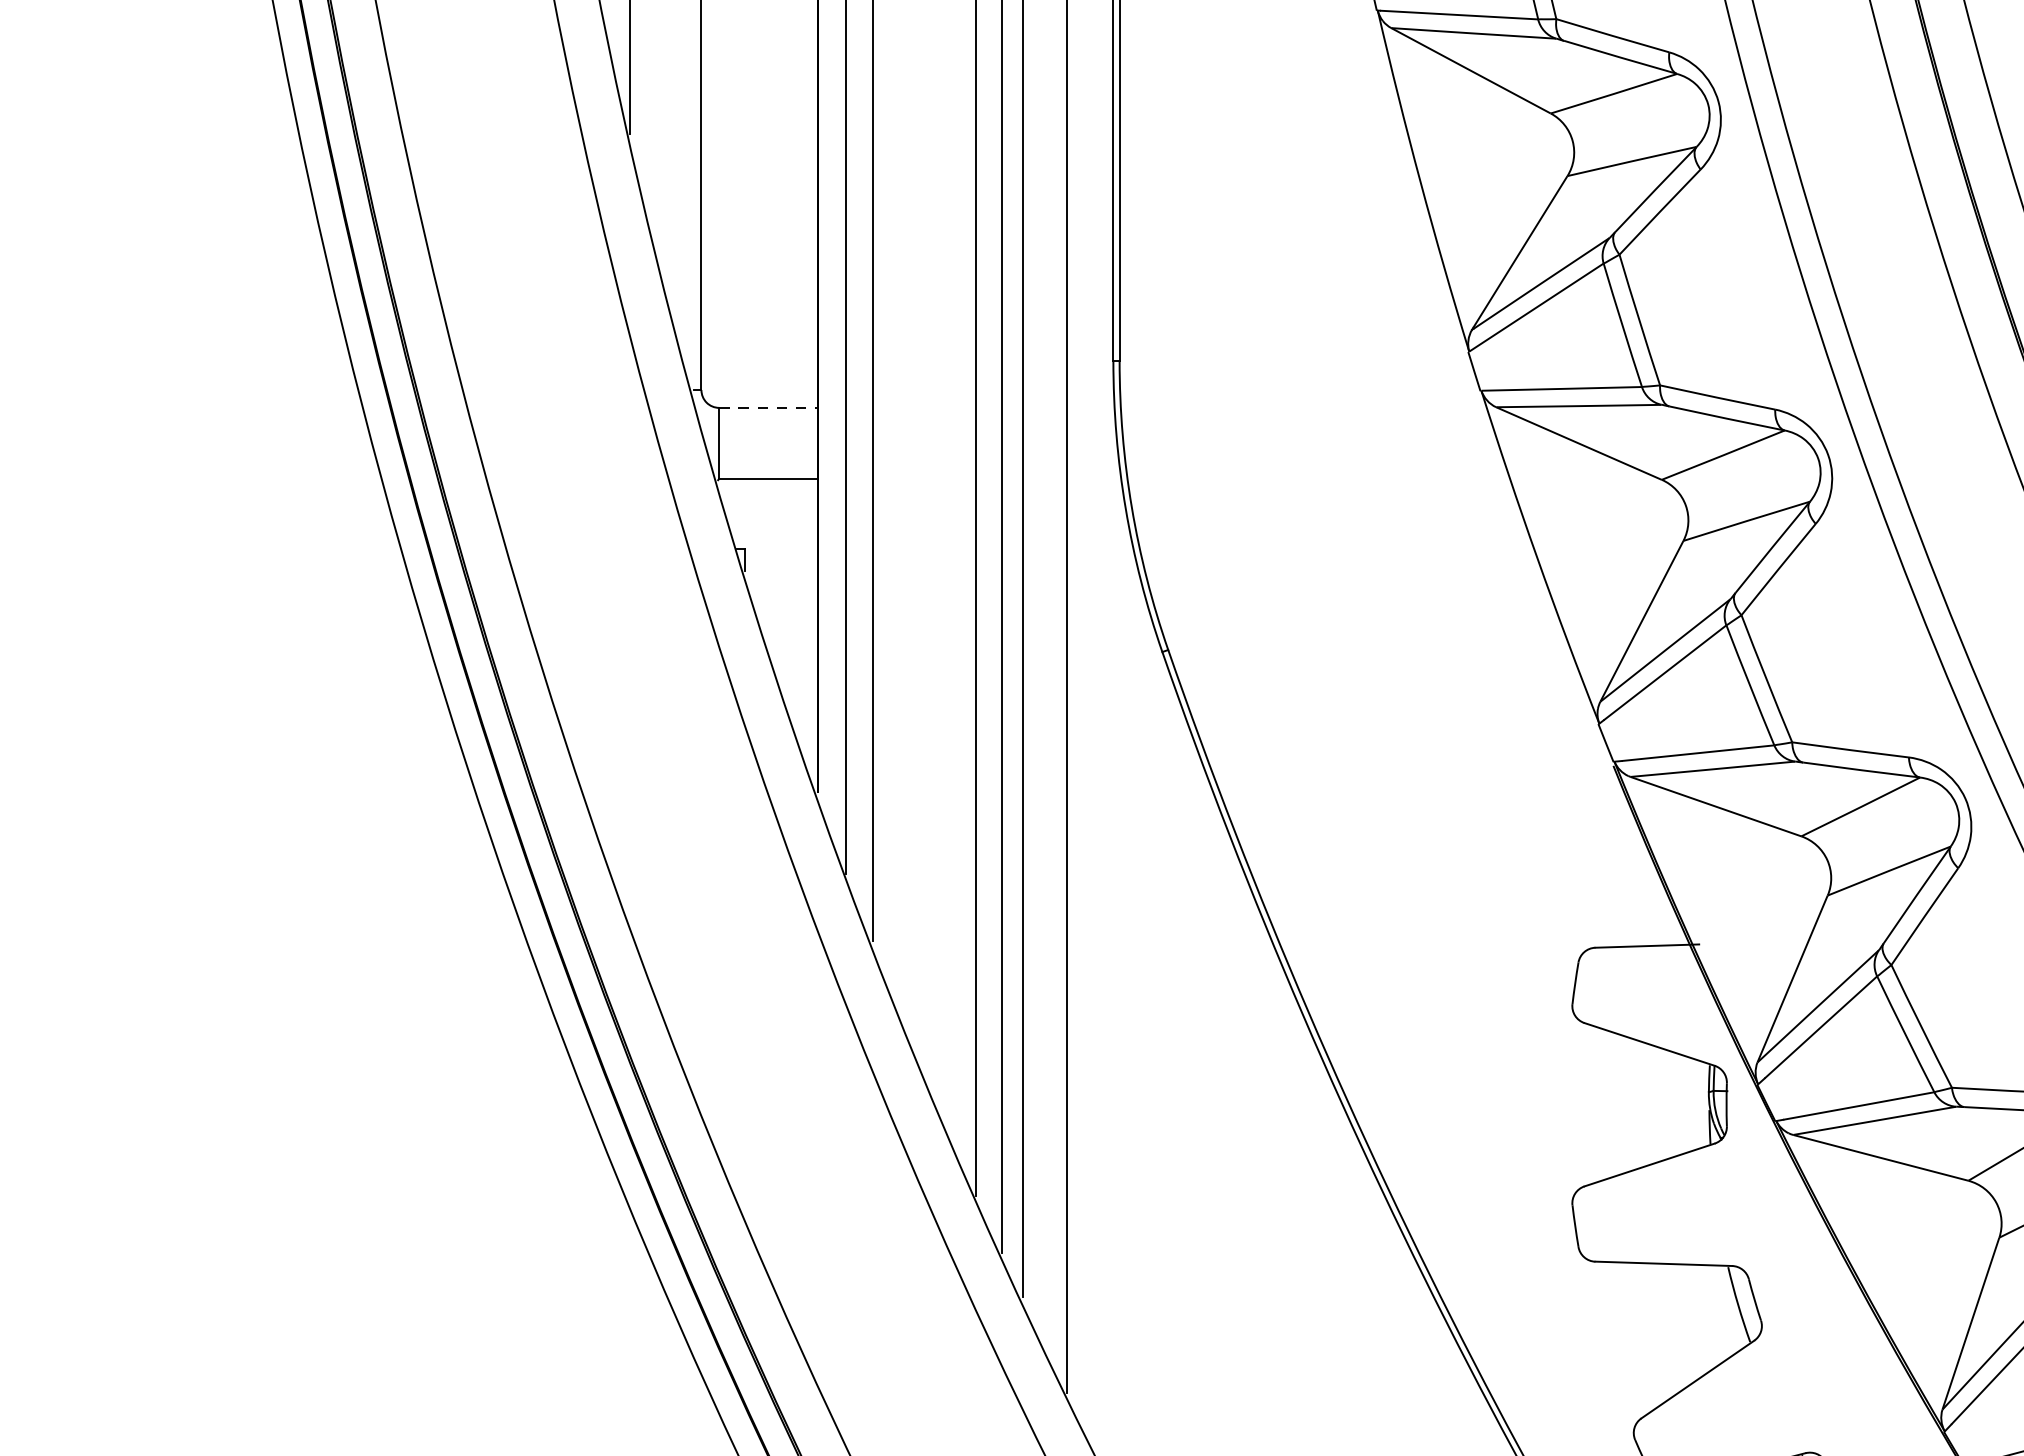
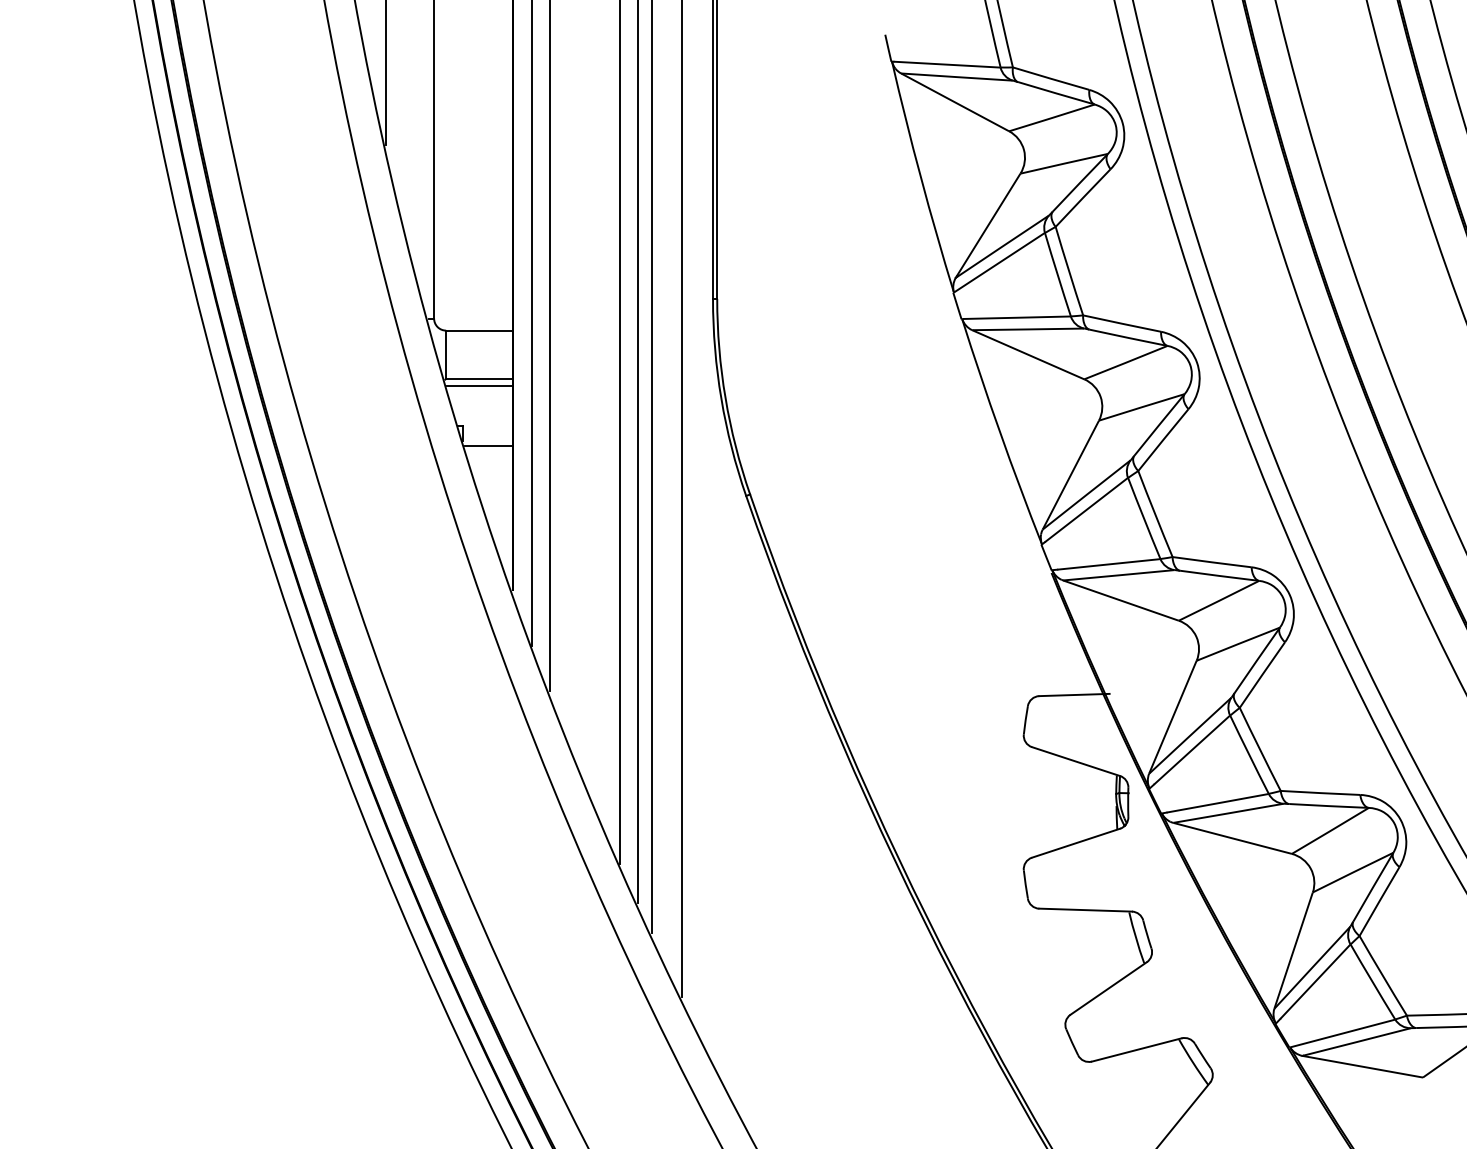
line: (768, 407) -> (479, 330), dashed -> solid
line: (768, 488) -> (479, 385), added
line: (781, 577) -> (488, 445), added

